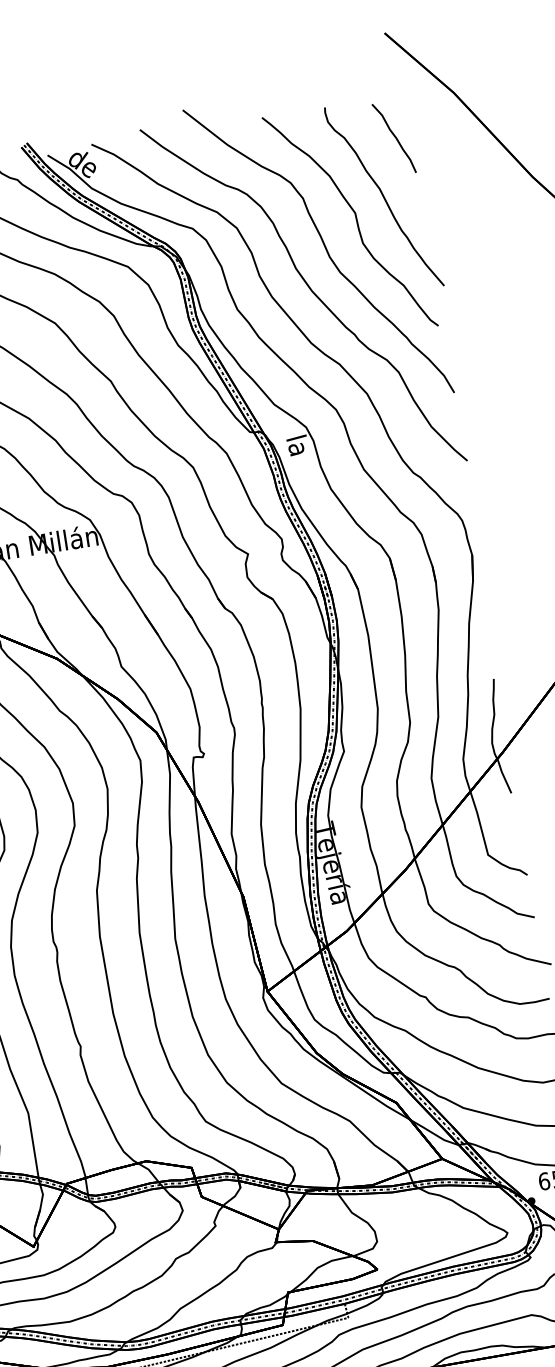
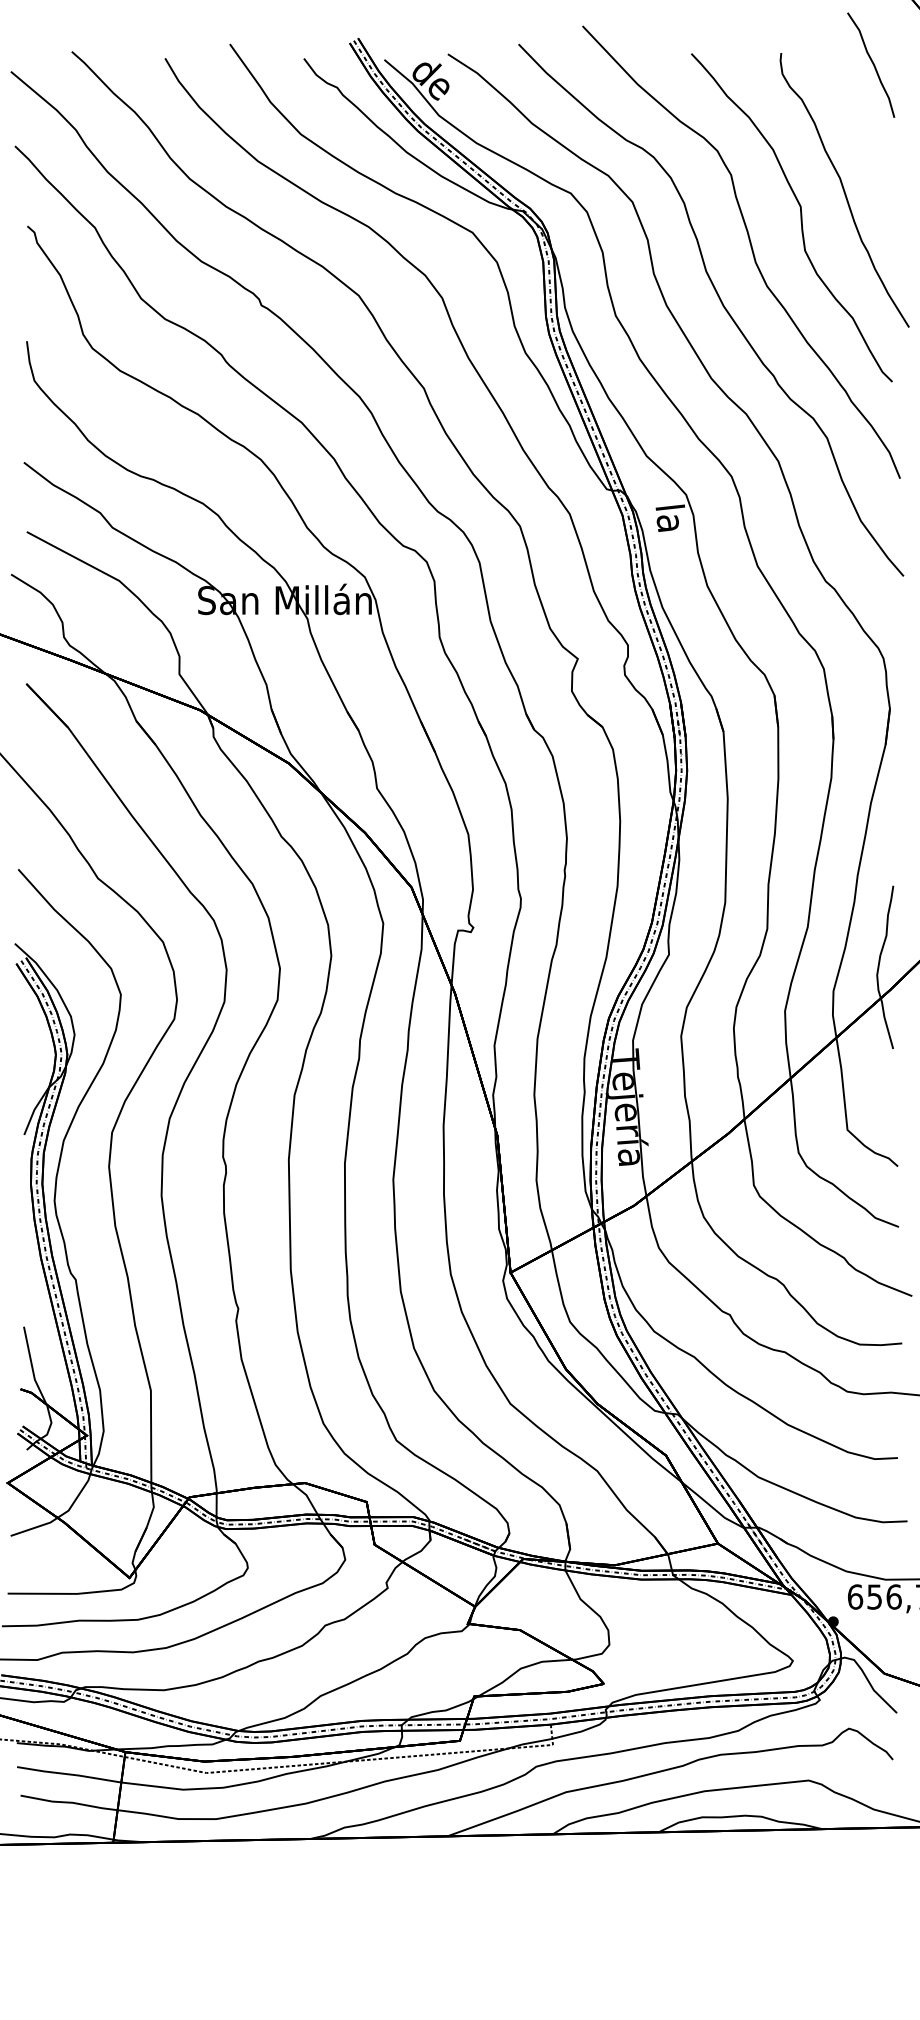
curve: (395, 137) -> (872, 64), moved

